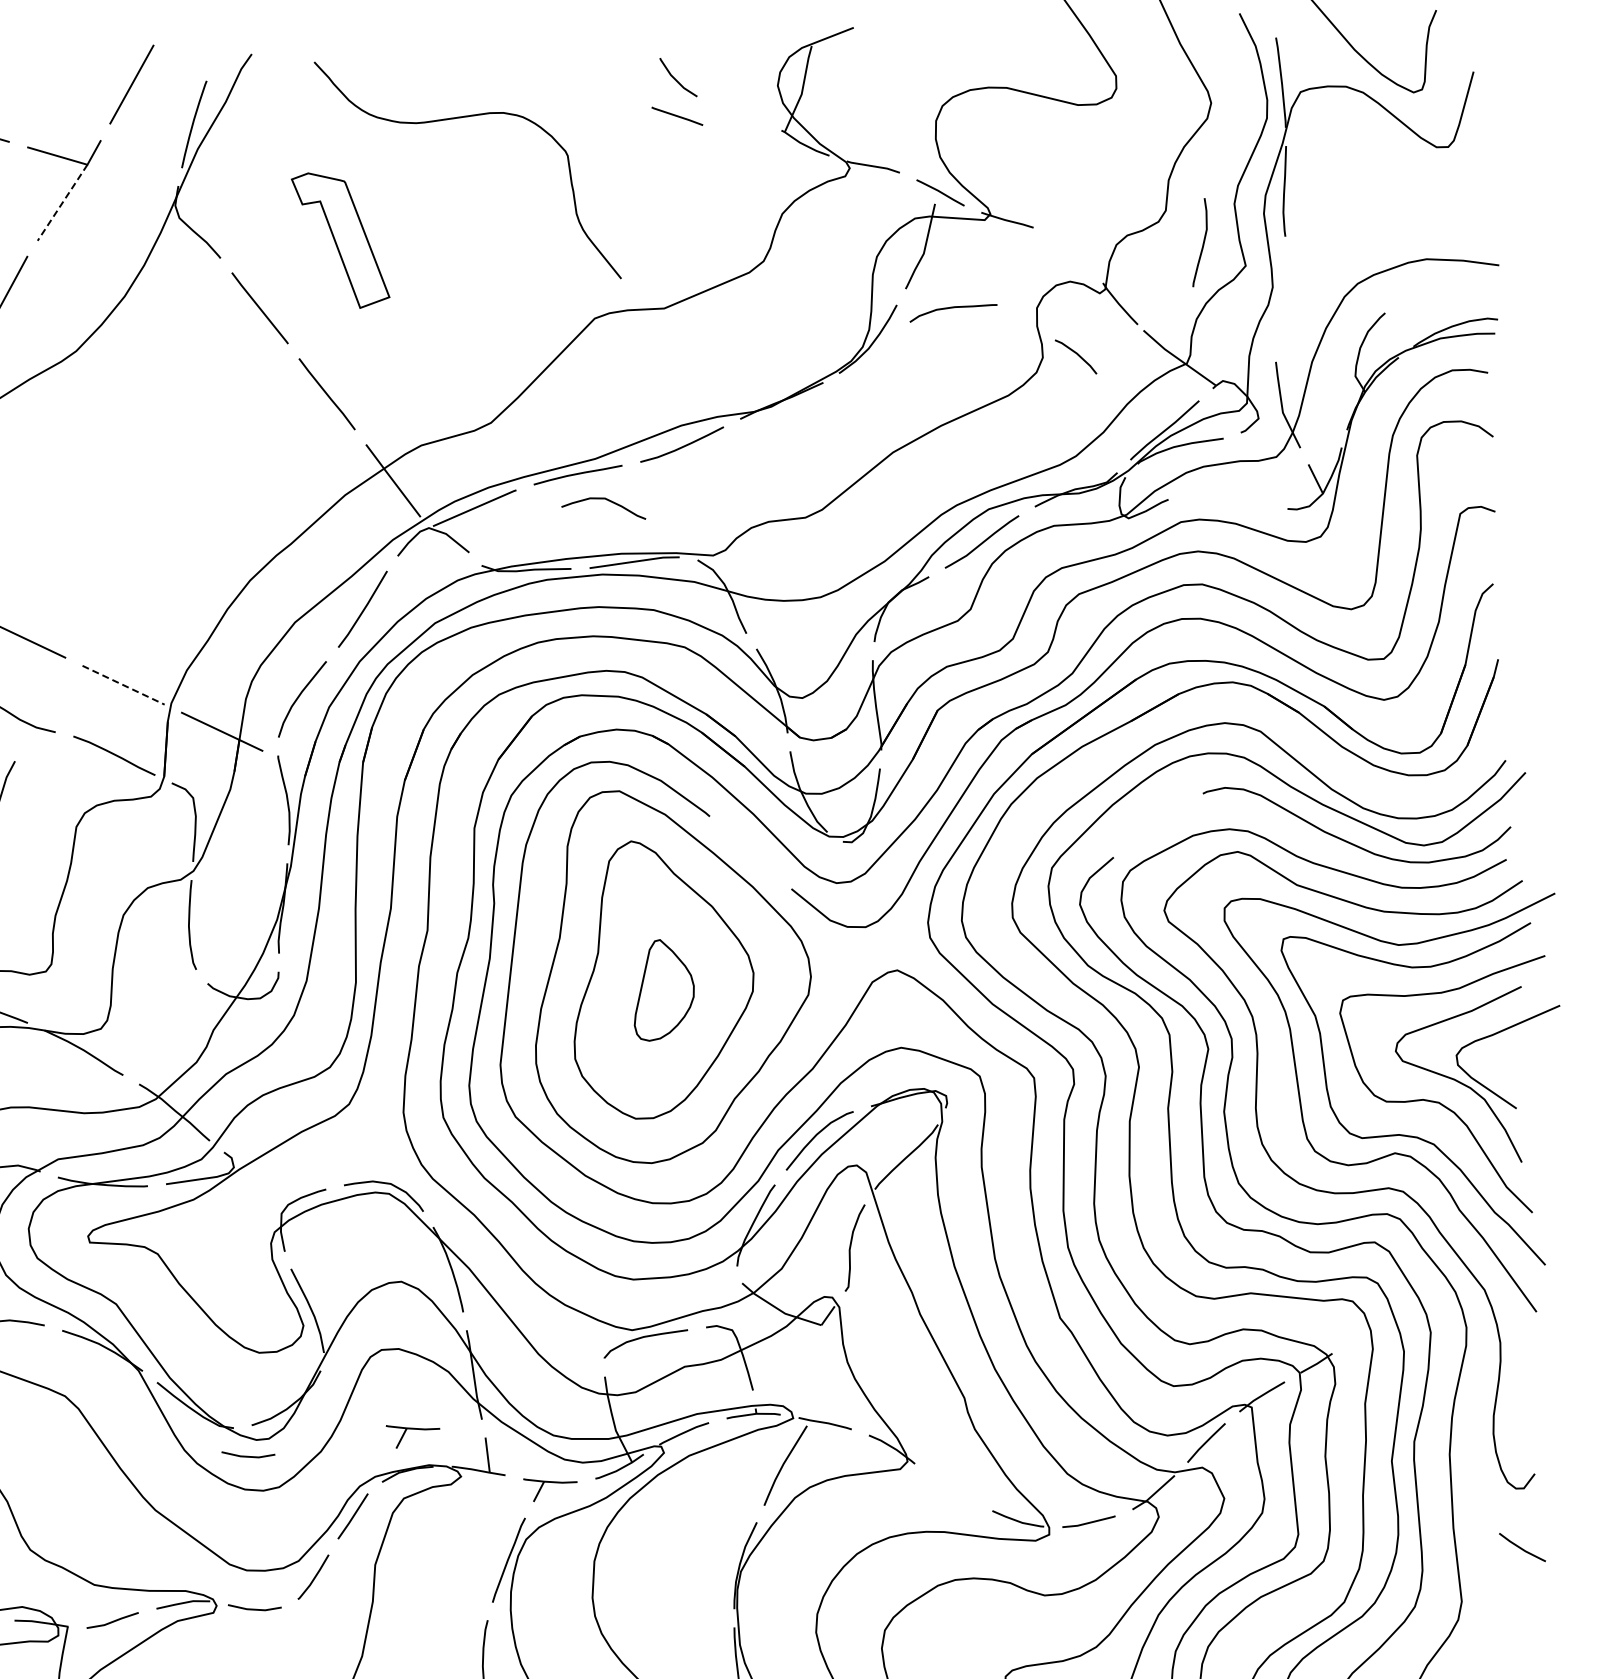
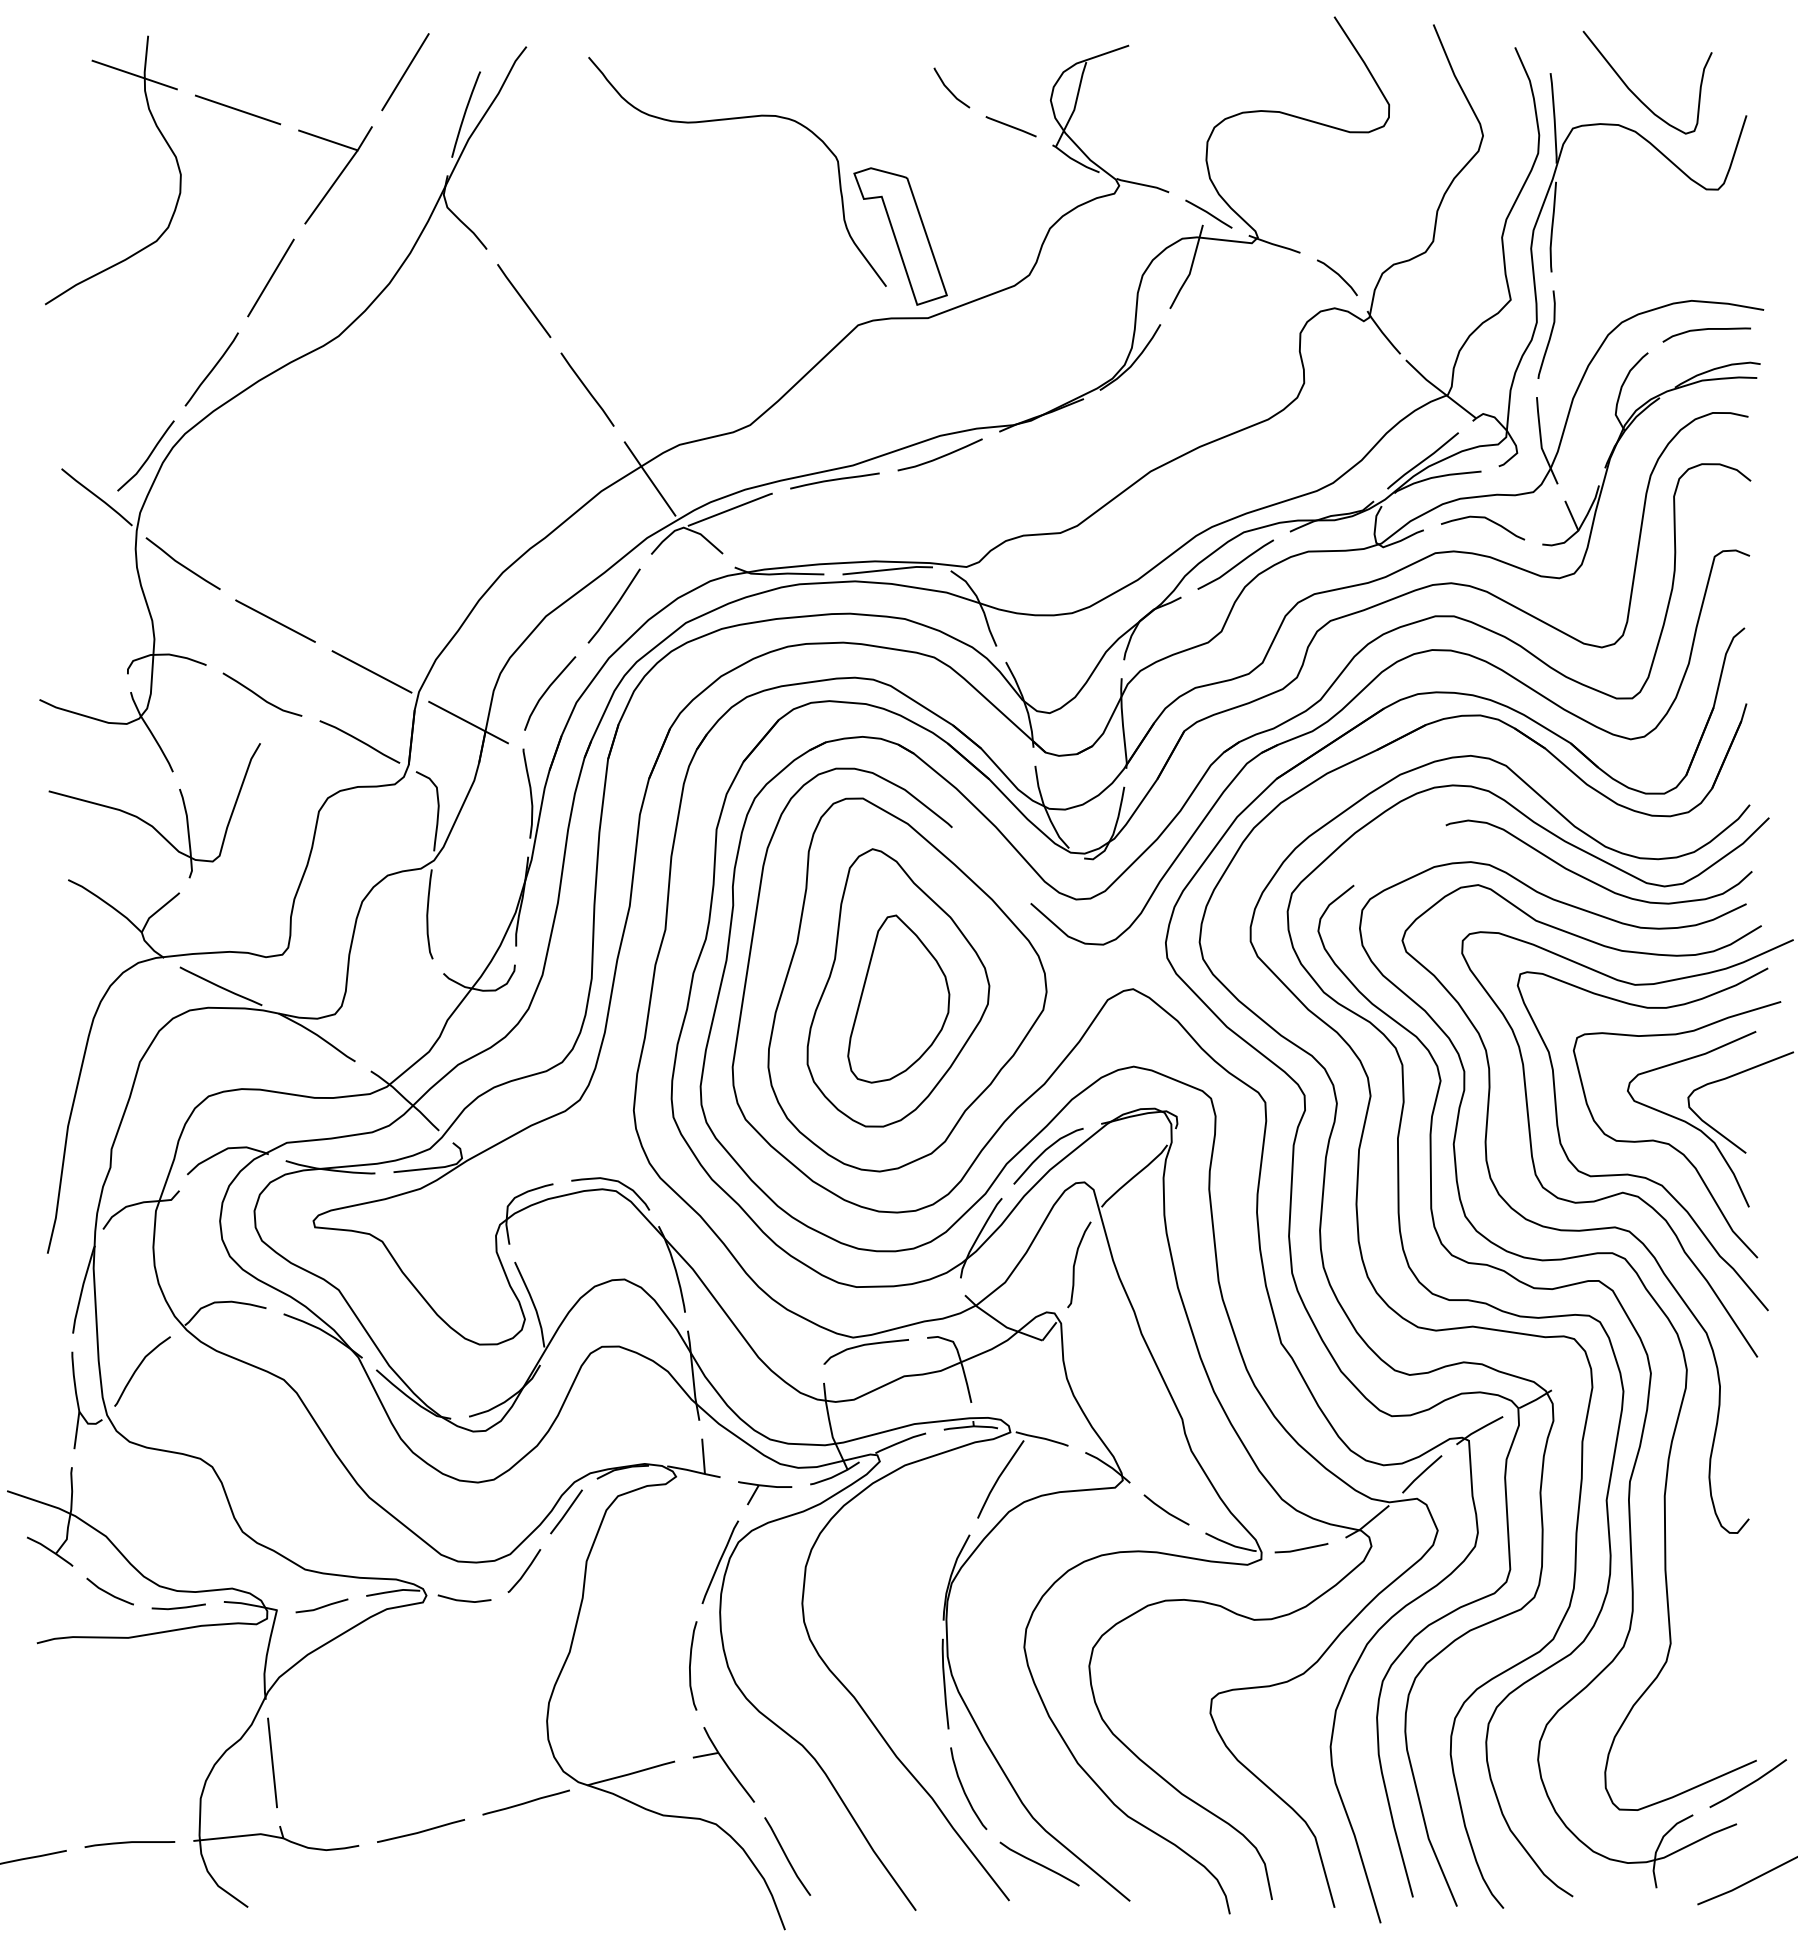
line: (676, 116) -> (1010, 126), moved
line: (62, 202) -> (331, 187), dashed -> solid
part: (340, 240) -> (900, 236), moved
curve: (1202, 243) -> (1549, 335), moved
curve: (952, 308) -> (1705, 330), moved
line: (1077, 354) -> (1338, 275), moved
curve: (606, 500) -> (1486, 519), moved
line: (124, 685) -> (372, 672), dashed -> solid
part: (663, 989) -> (898, 998), size x1.67
part: (416, 1430) -> (633, 1428), removed
line: (248, 1456) -> (464, 1447), removed
line: (1522, 1548) -> (1166, 1510), moved

